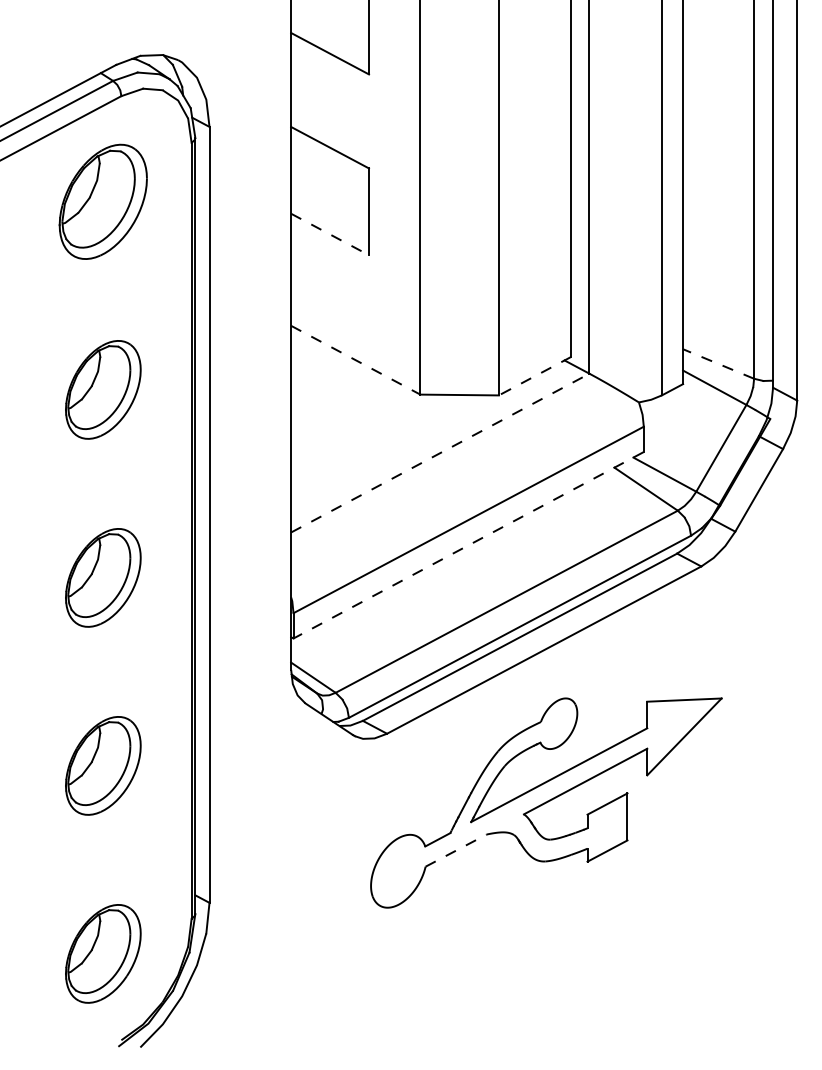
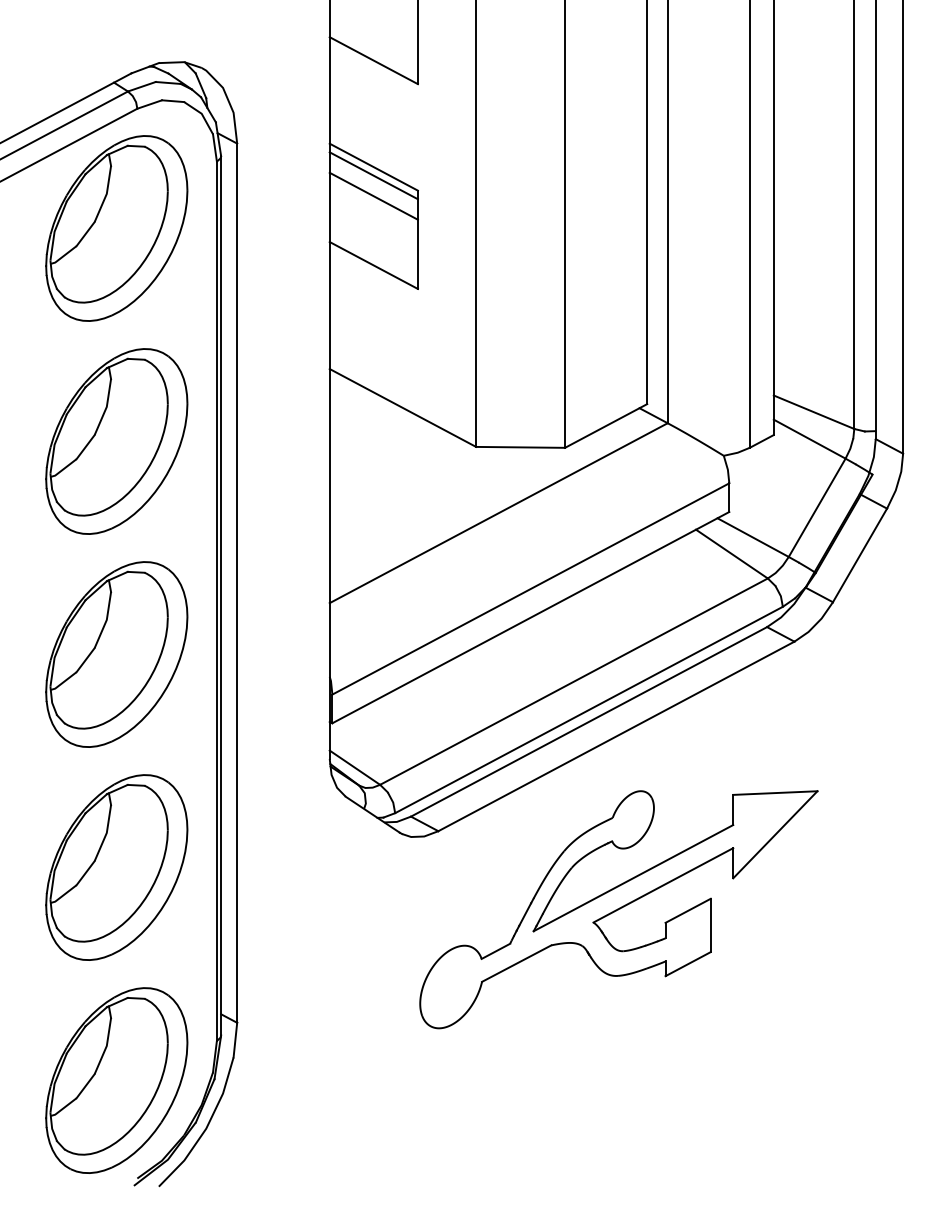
line: (330, 155) -> (374, 175), added
line: (330, 173) -> (374, 196), added
part: (103, 201) -> (117, 228), size x1.43
line: (330, 234) -> (374, 265), dashed -> solid
line: (356, 360) -> (403, 408), dashed -> solid
line: (718, 363) -> (813, 411), dashed -> solid
line: (534, 376) -> (605, 426), dashed -> solid
part: (103, 389) -> (117, 441), size x1.67
line: (440, 453) -> (498, 513), dashed -> solid
line: (468, 545) -> (530, 617), dashed -> solid
part: (103, 577) -> (117, 654), size x1.67
part: (103, 765) -> (117, 867), size x1.67
line: (456, 850) -> (517, 963), dashed -> solid
part: (103, 953) -> (117, 1080), size x1.67

